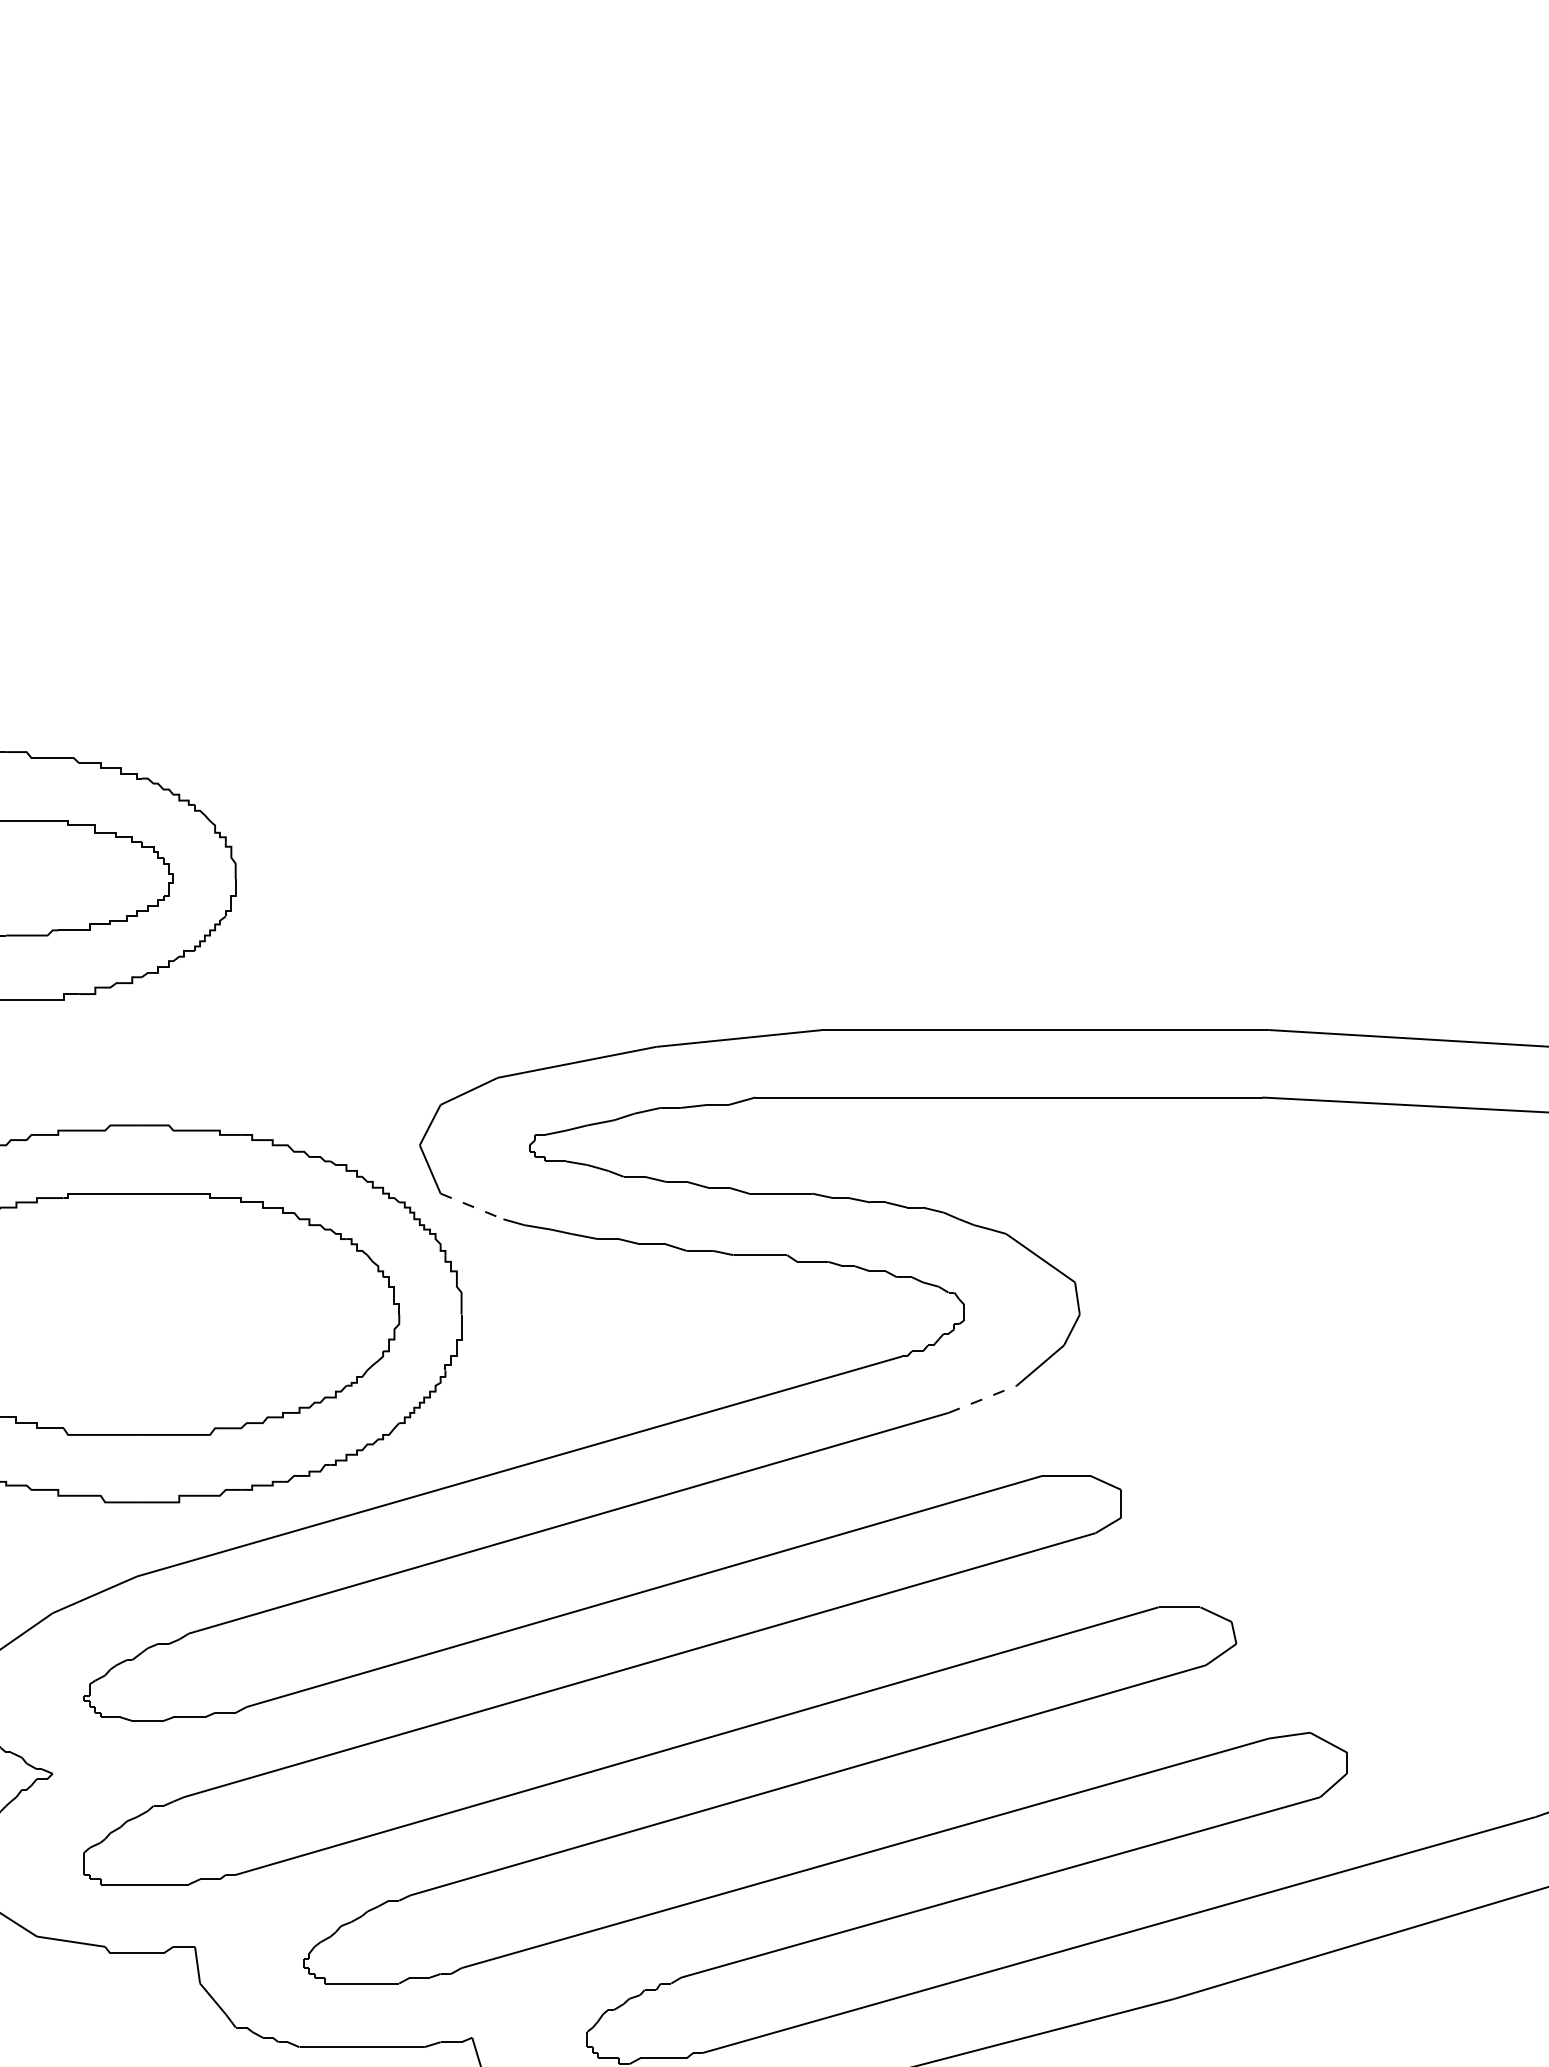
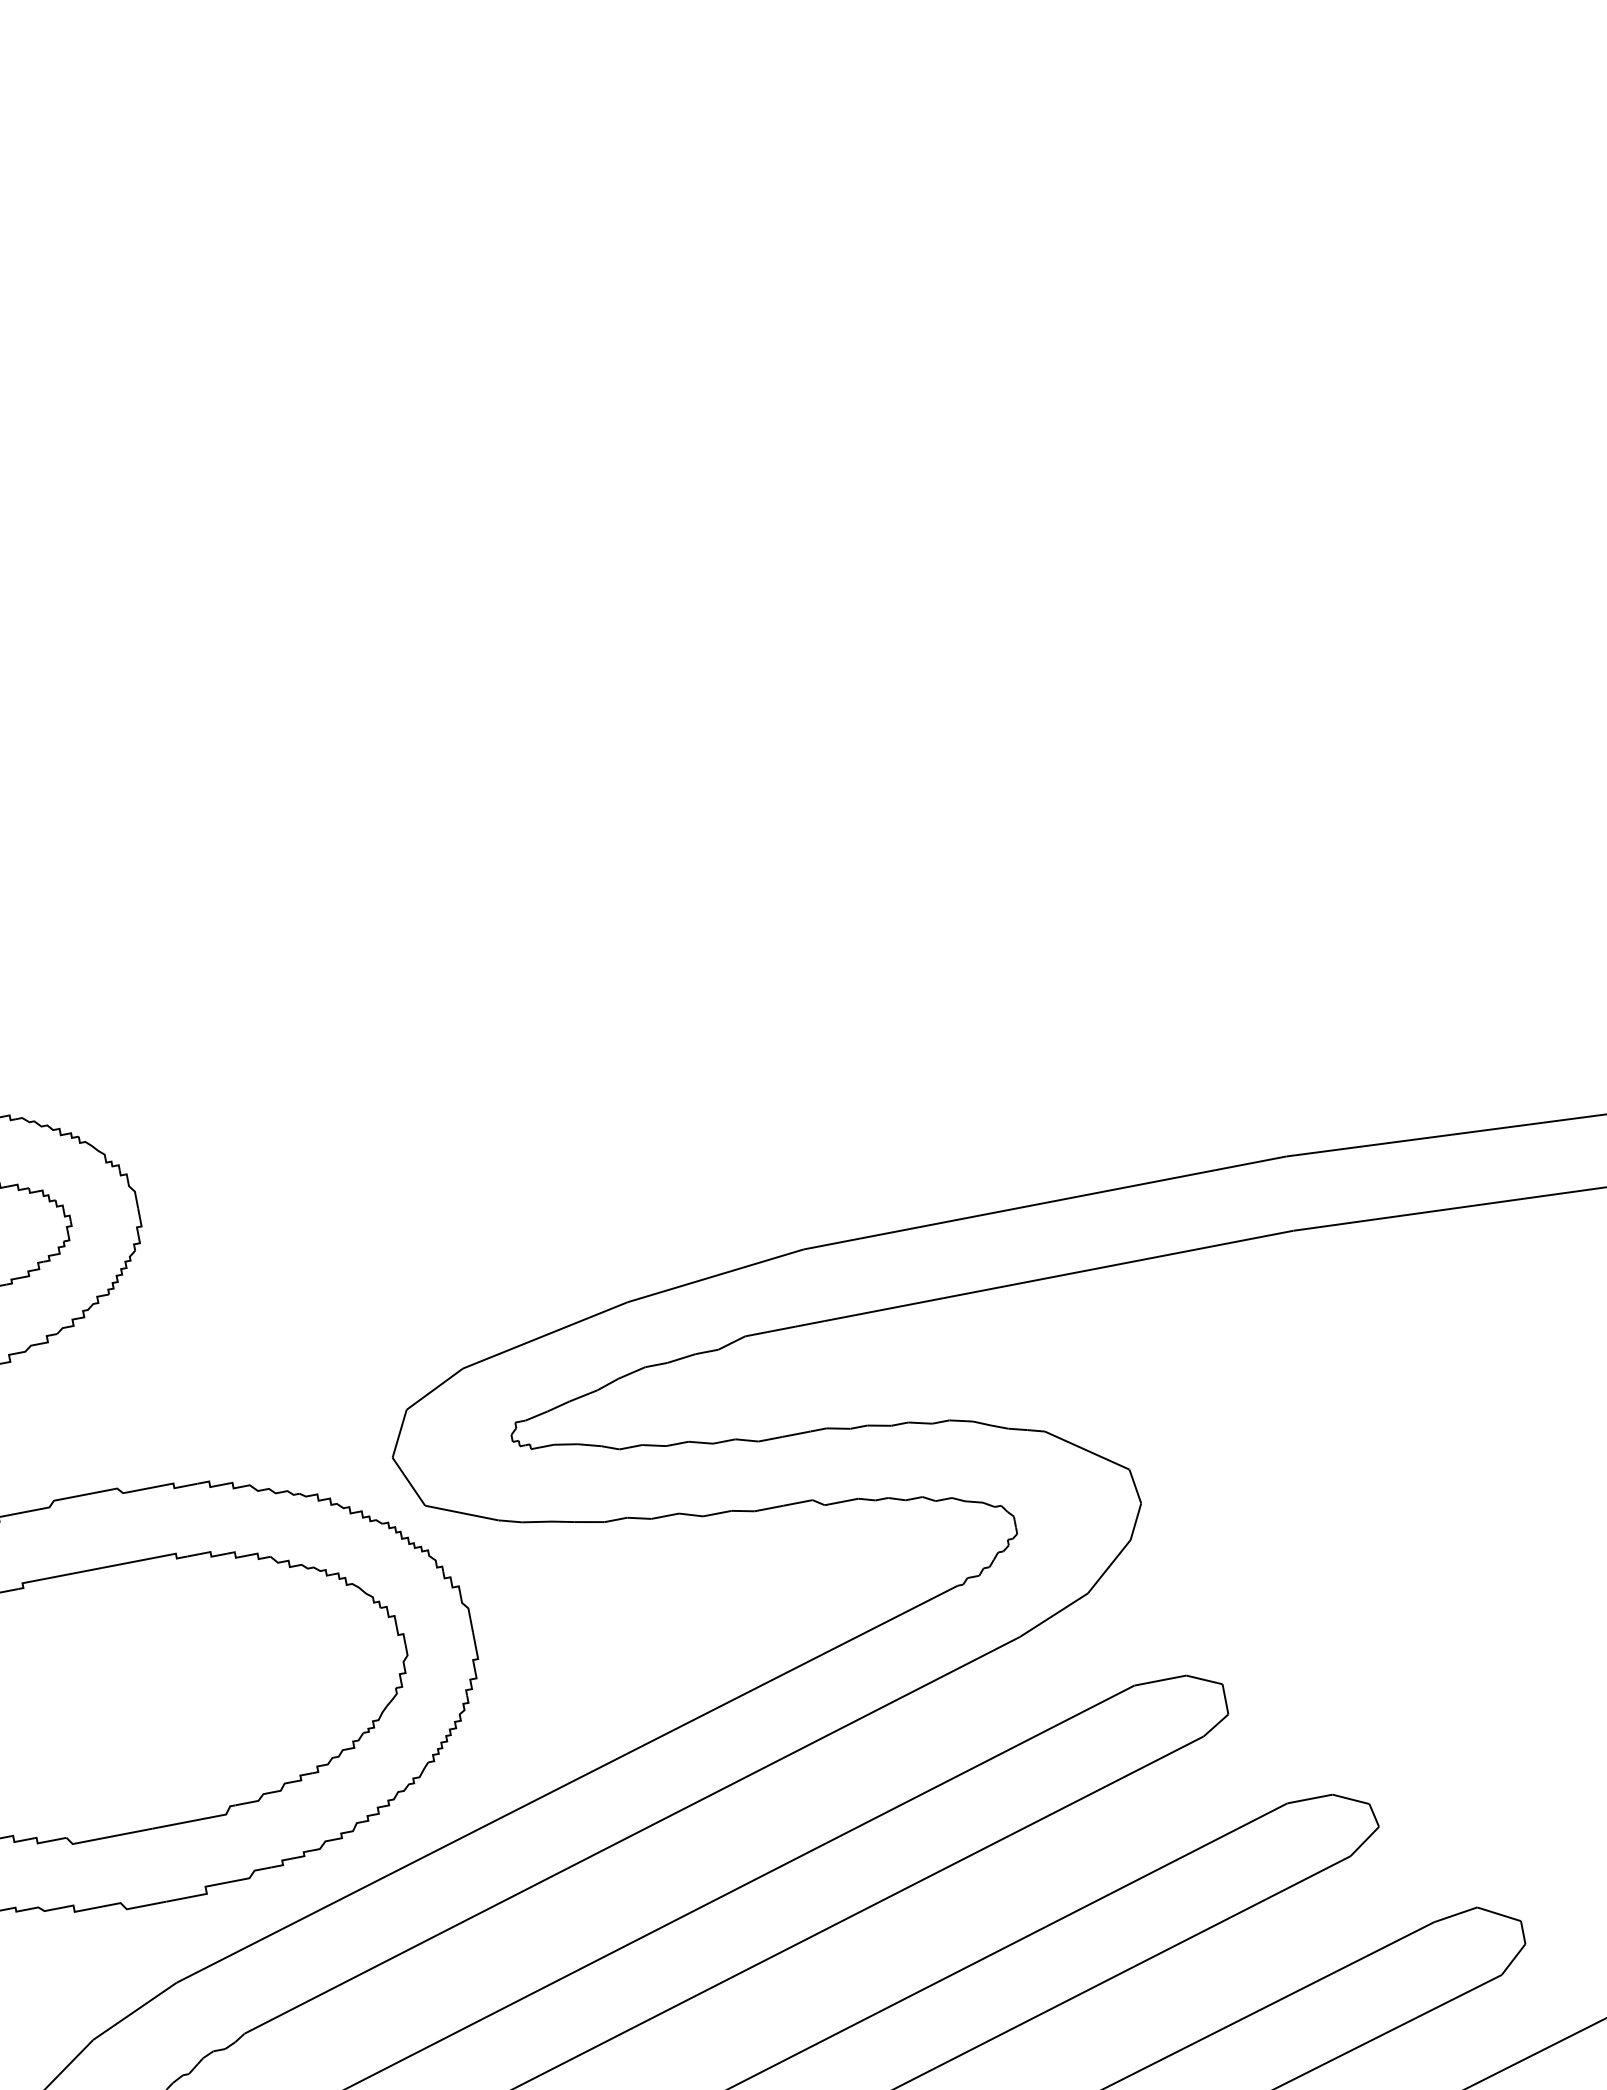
line: (472, 1206) -> (462, 1512), dashed -> solid
line: (982, 1399) -> (1053, 1615), dashed -> solid

